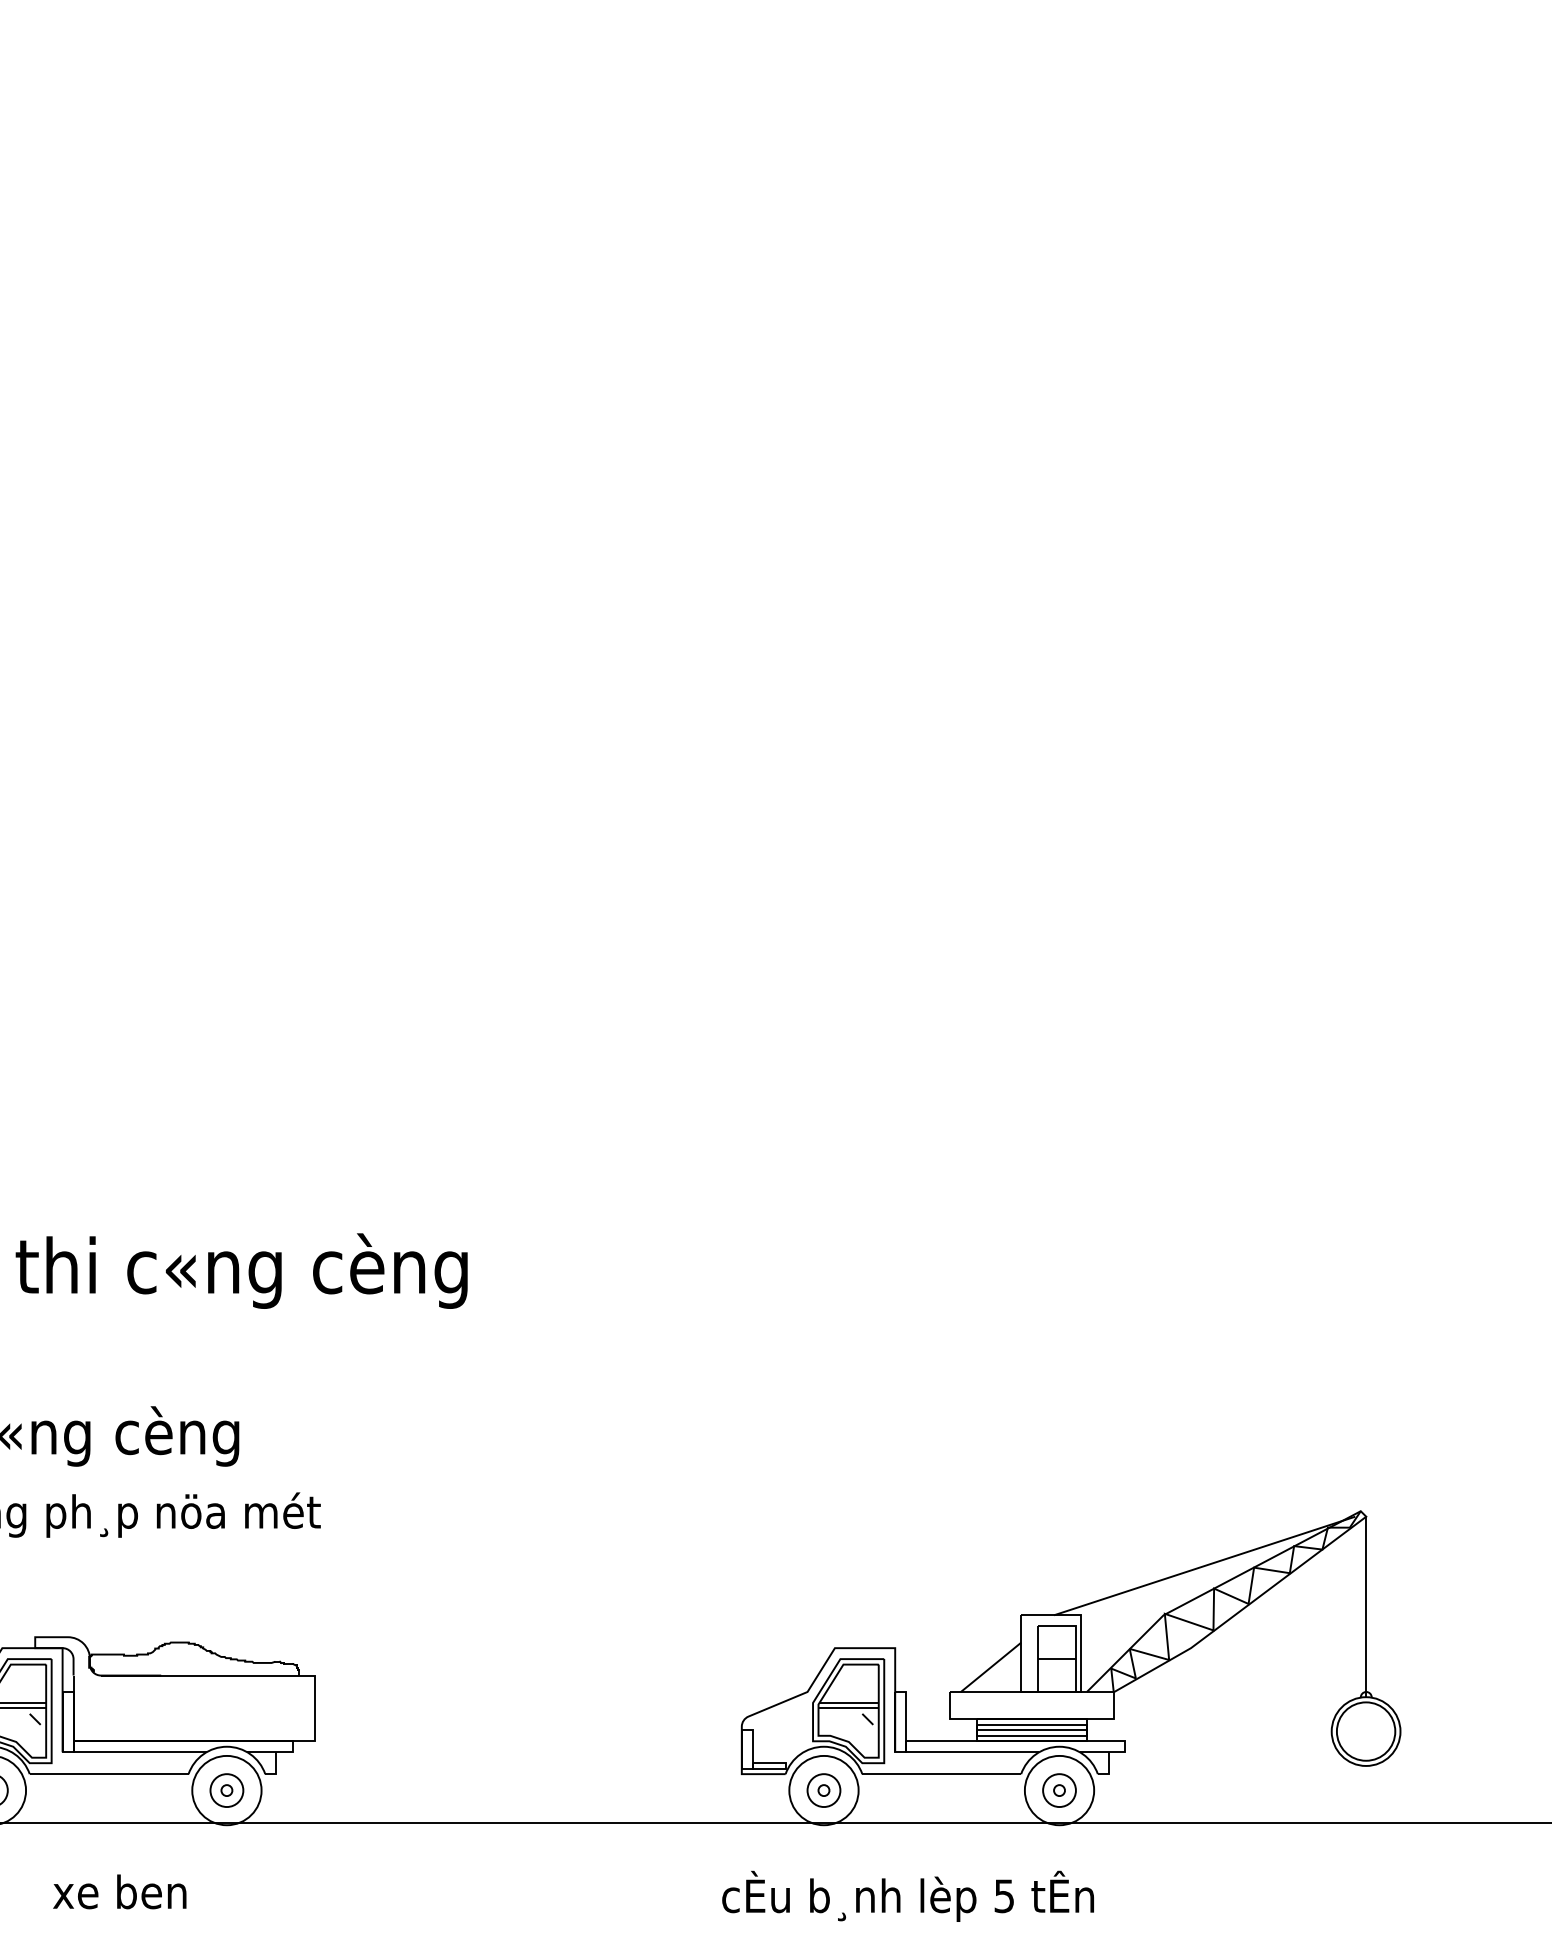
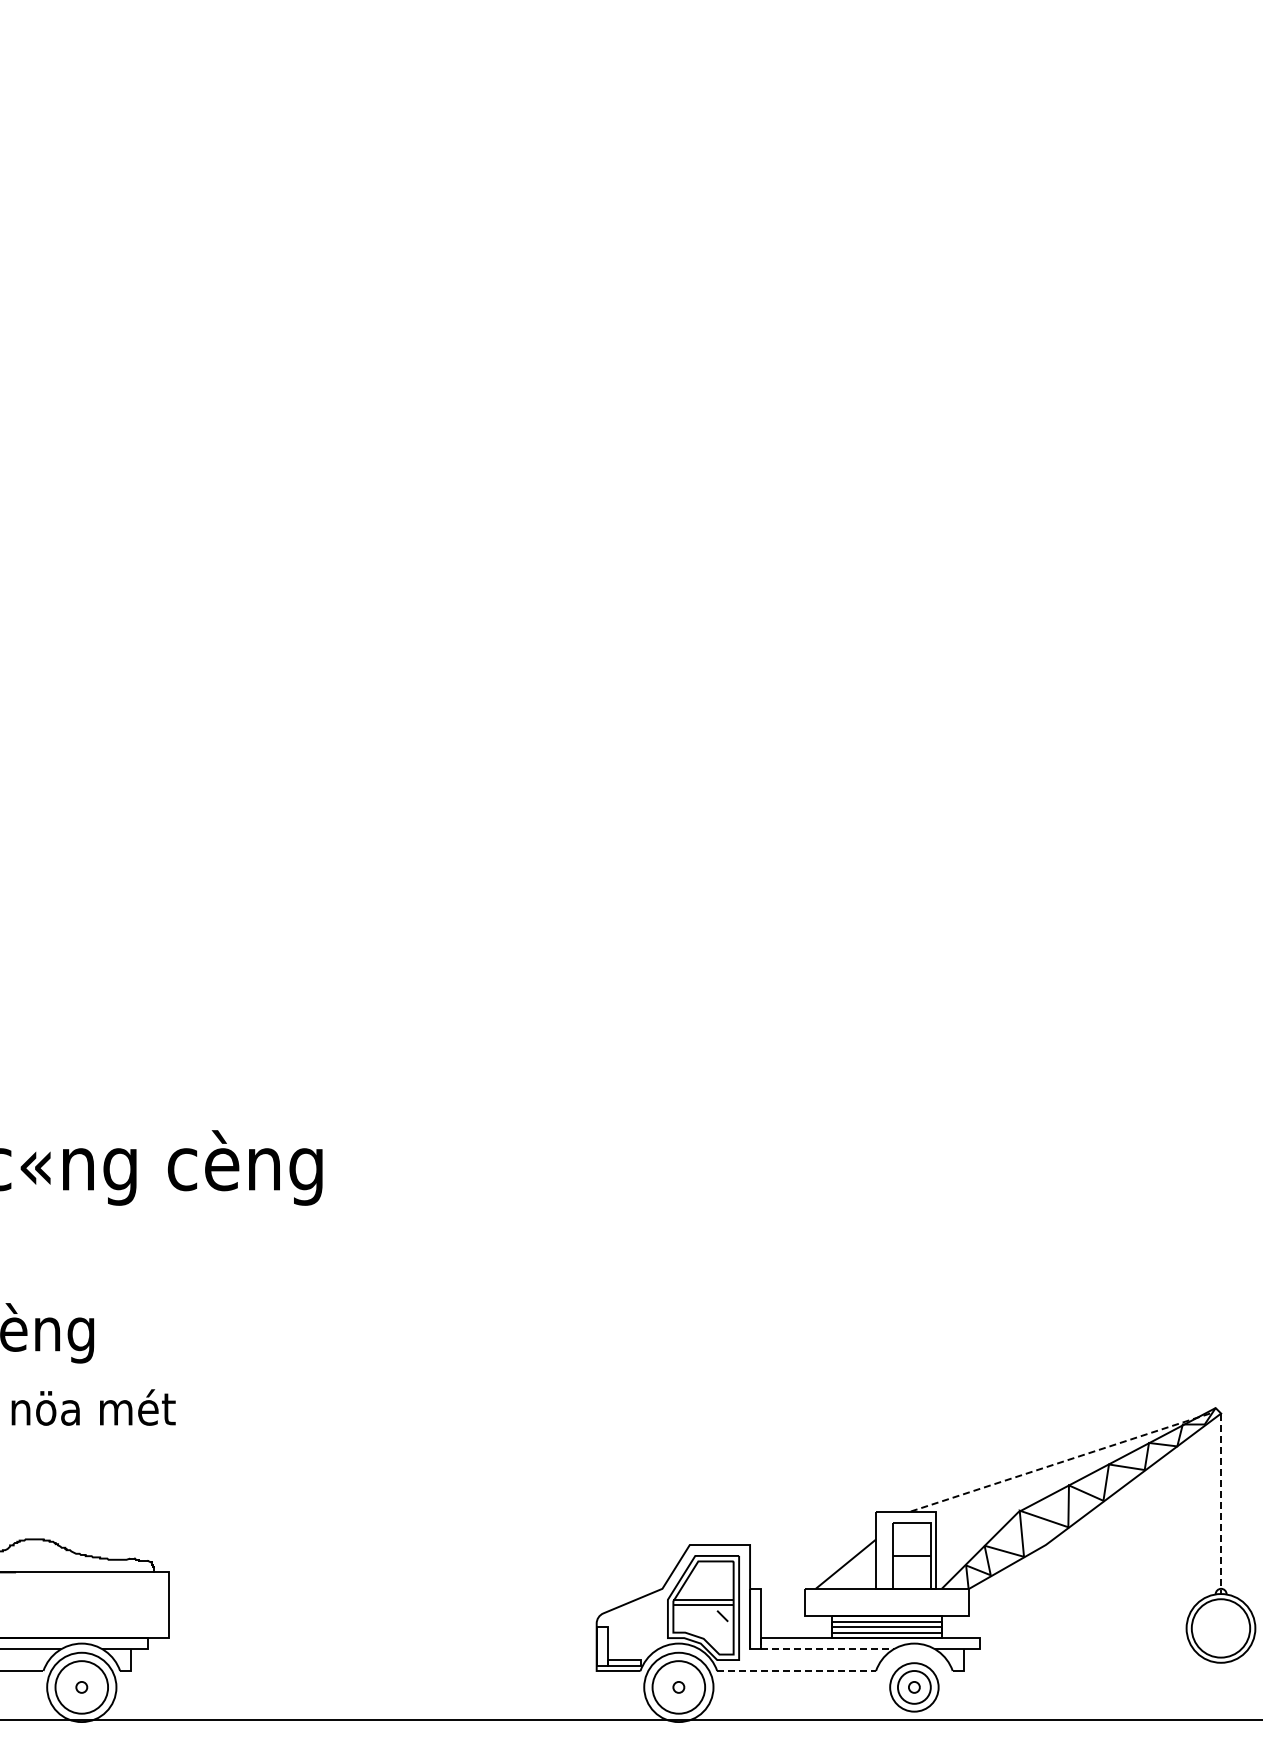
line: (1204, 1566) -> (1059, 1463), solid -> dashed
line: (1366, 1607) -> (1221, 1504), solid -> dashed
line: (966, 1752) -> (821, 1649), solid -> dashed
line: (942, 1774) -> (797, 1671), solid -> dashed
circle: (226, 1790) -> (81, 1687), size x1.6
circle: (823, 1790) -> (678, 1687), size x1.6
circle: (1059, 1790) -> (914, 1687), size x0.7

